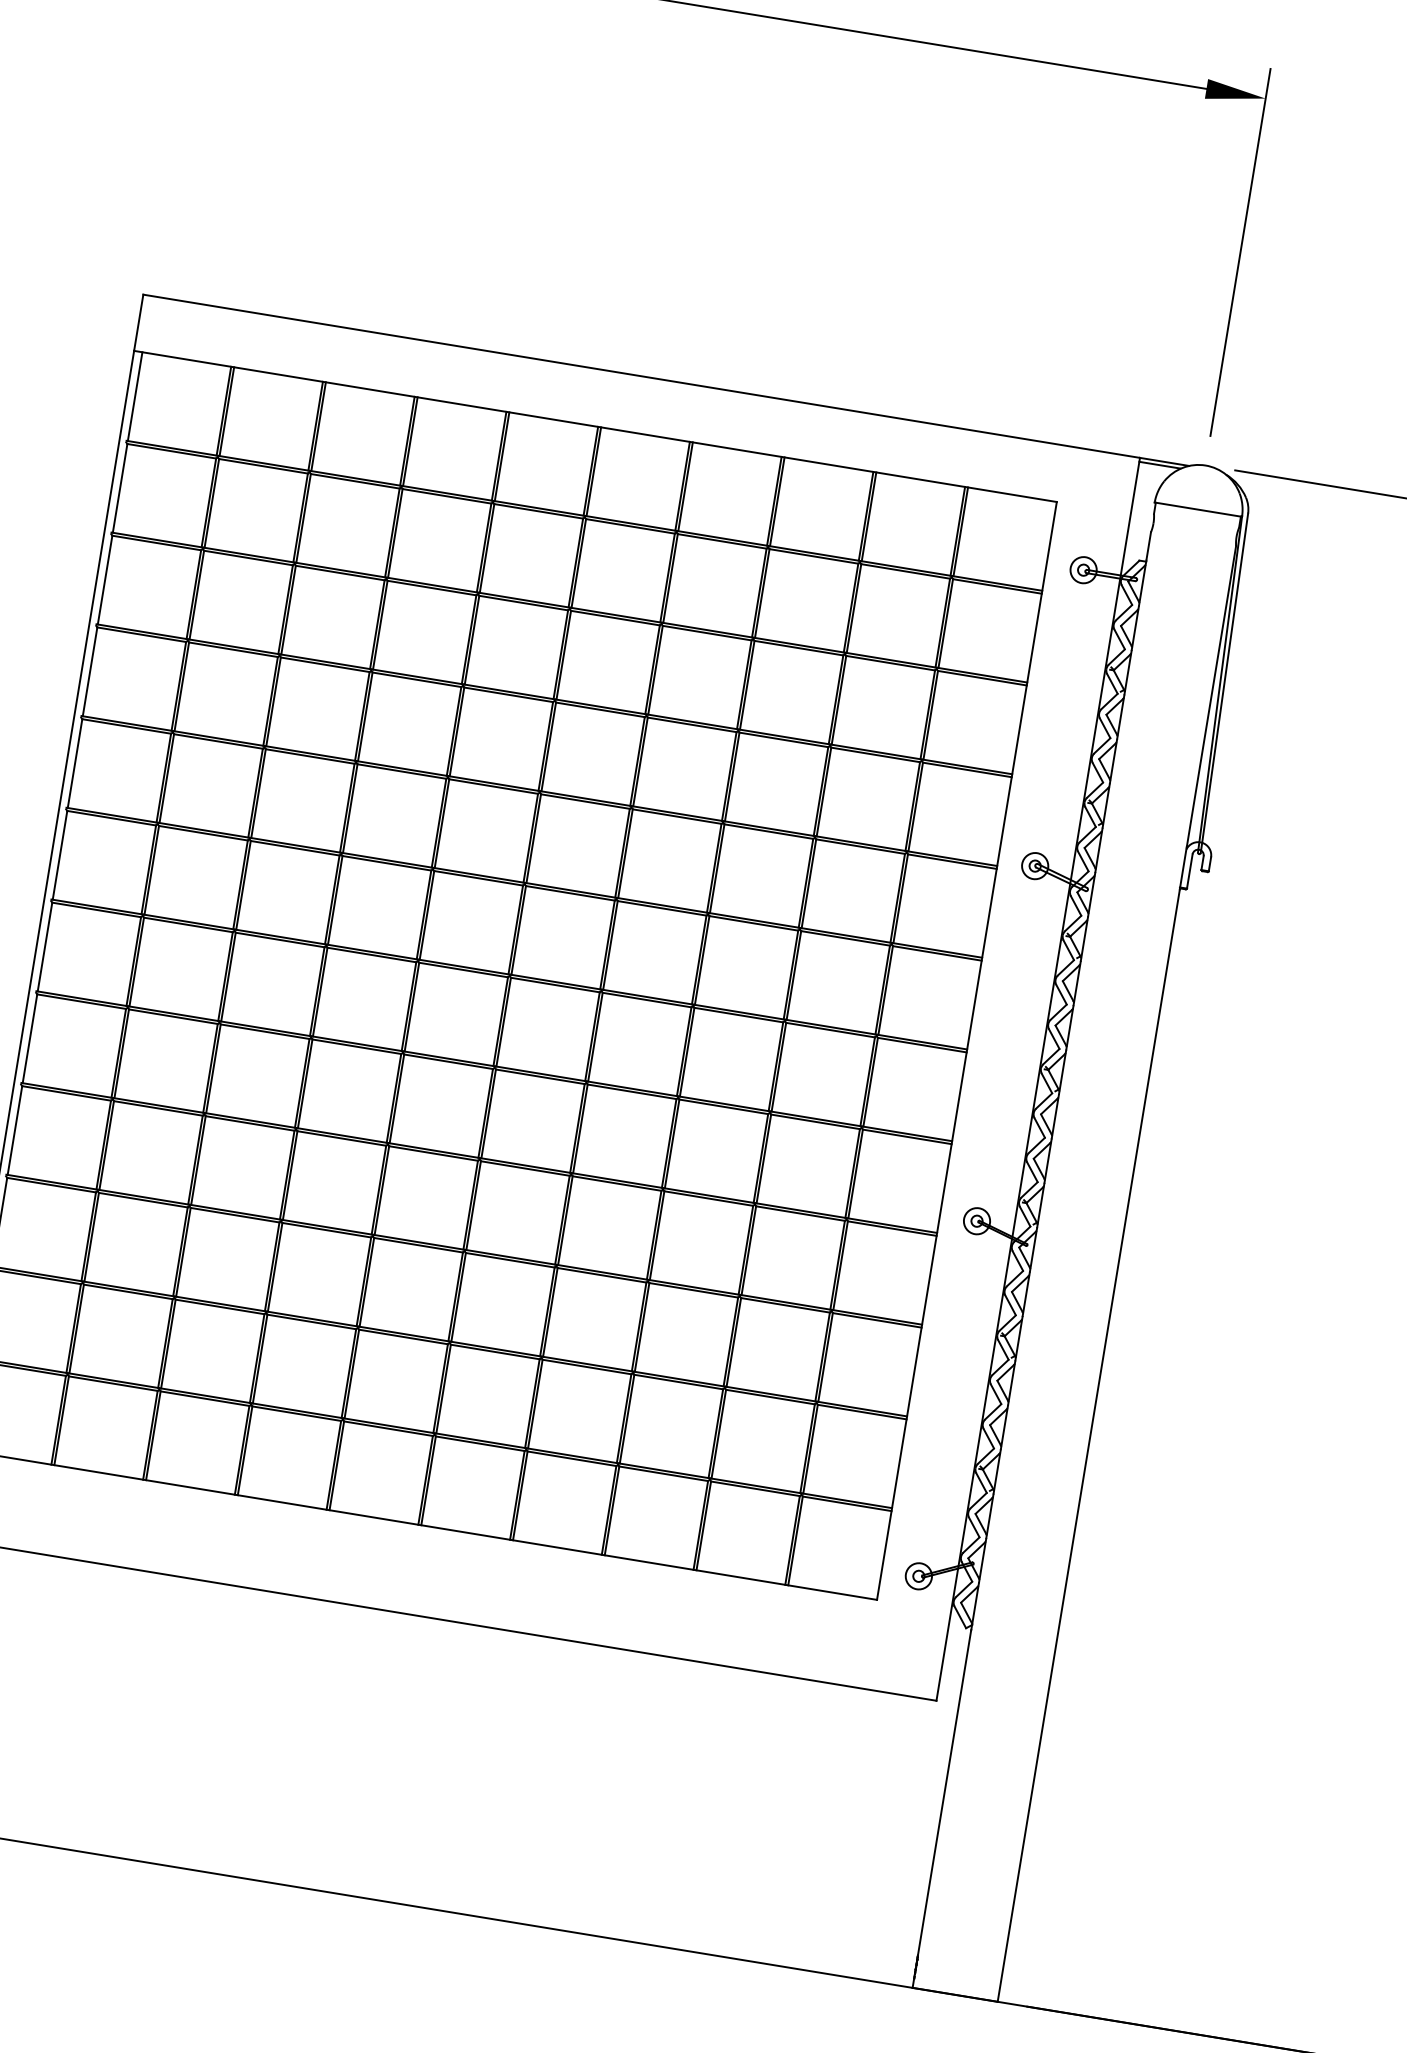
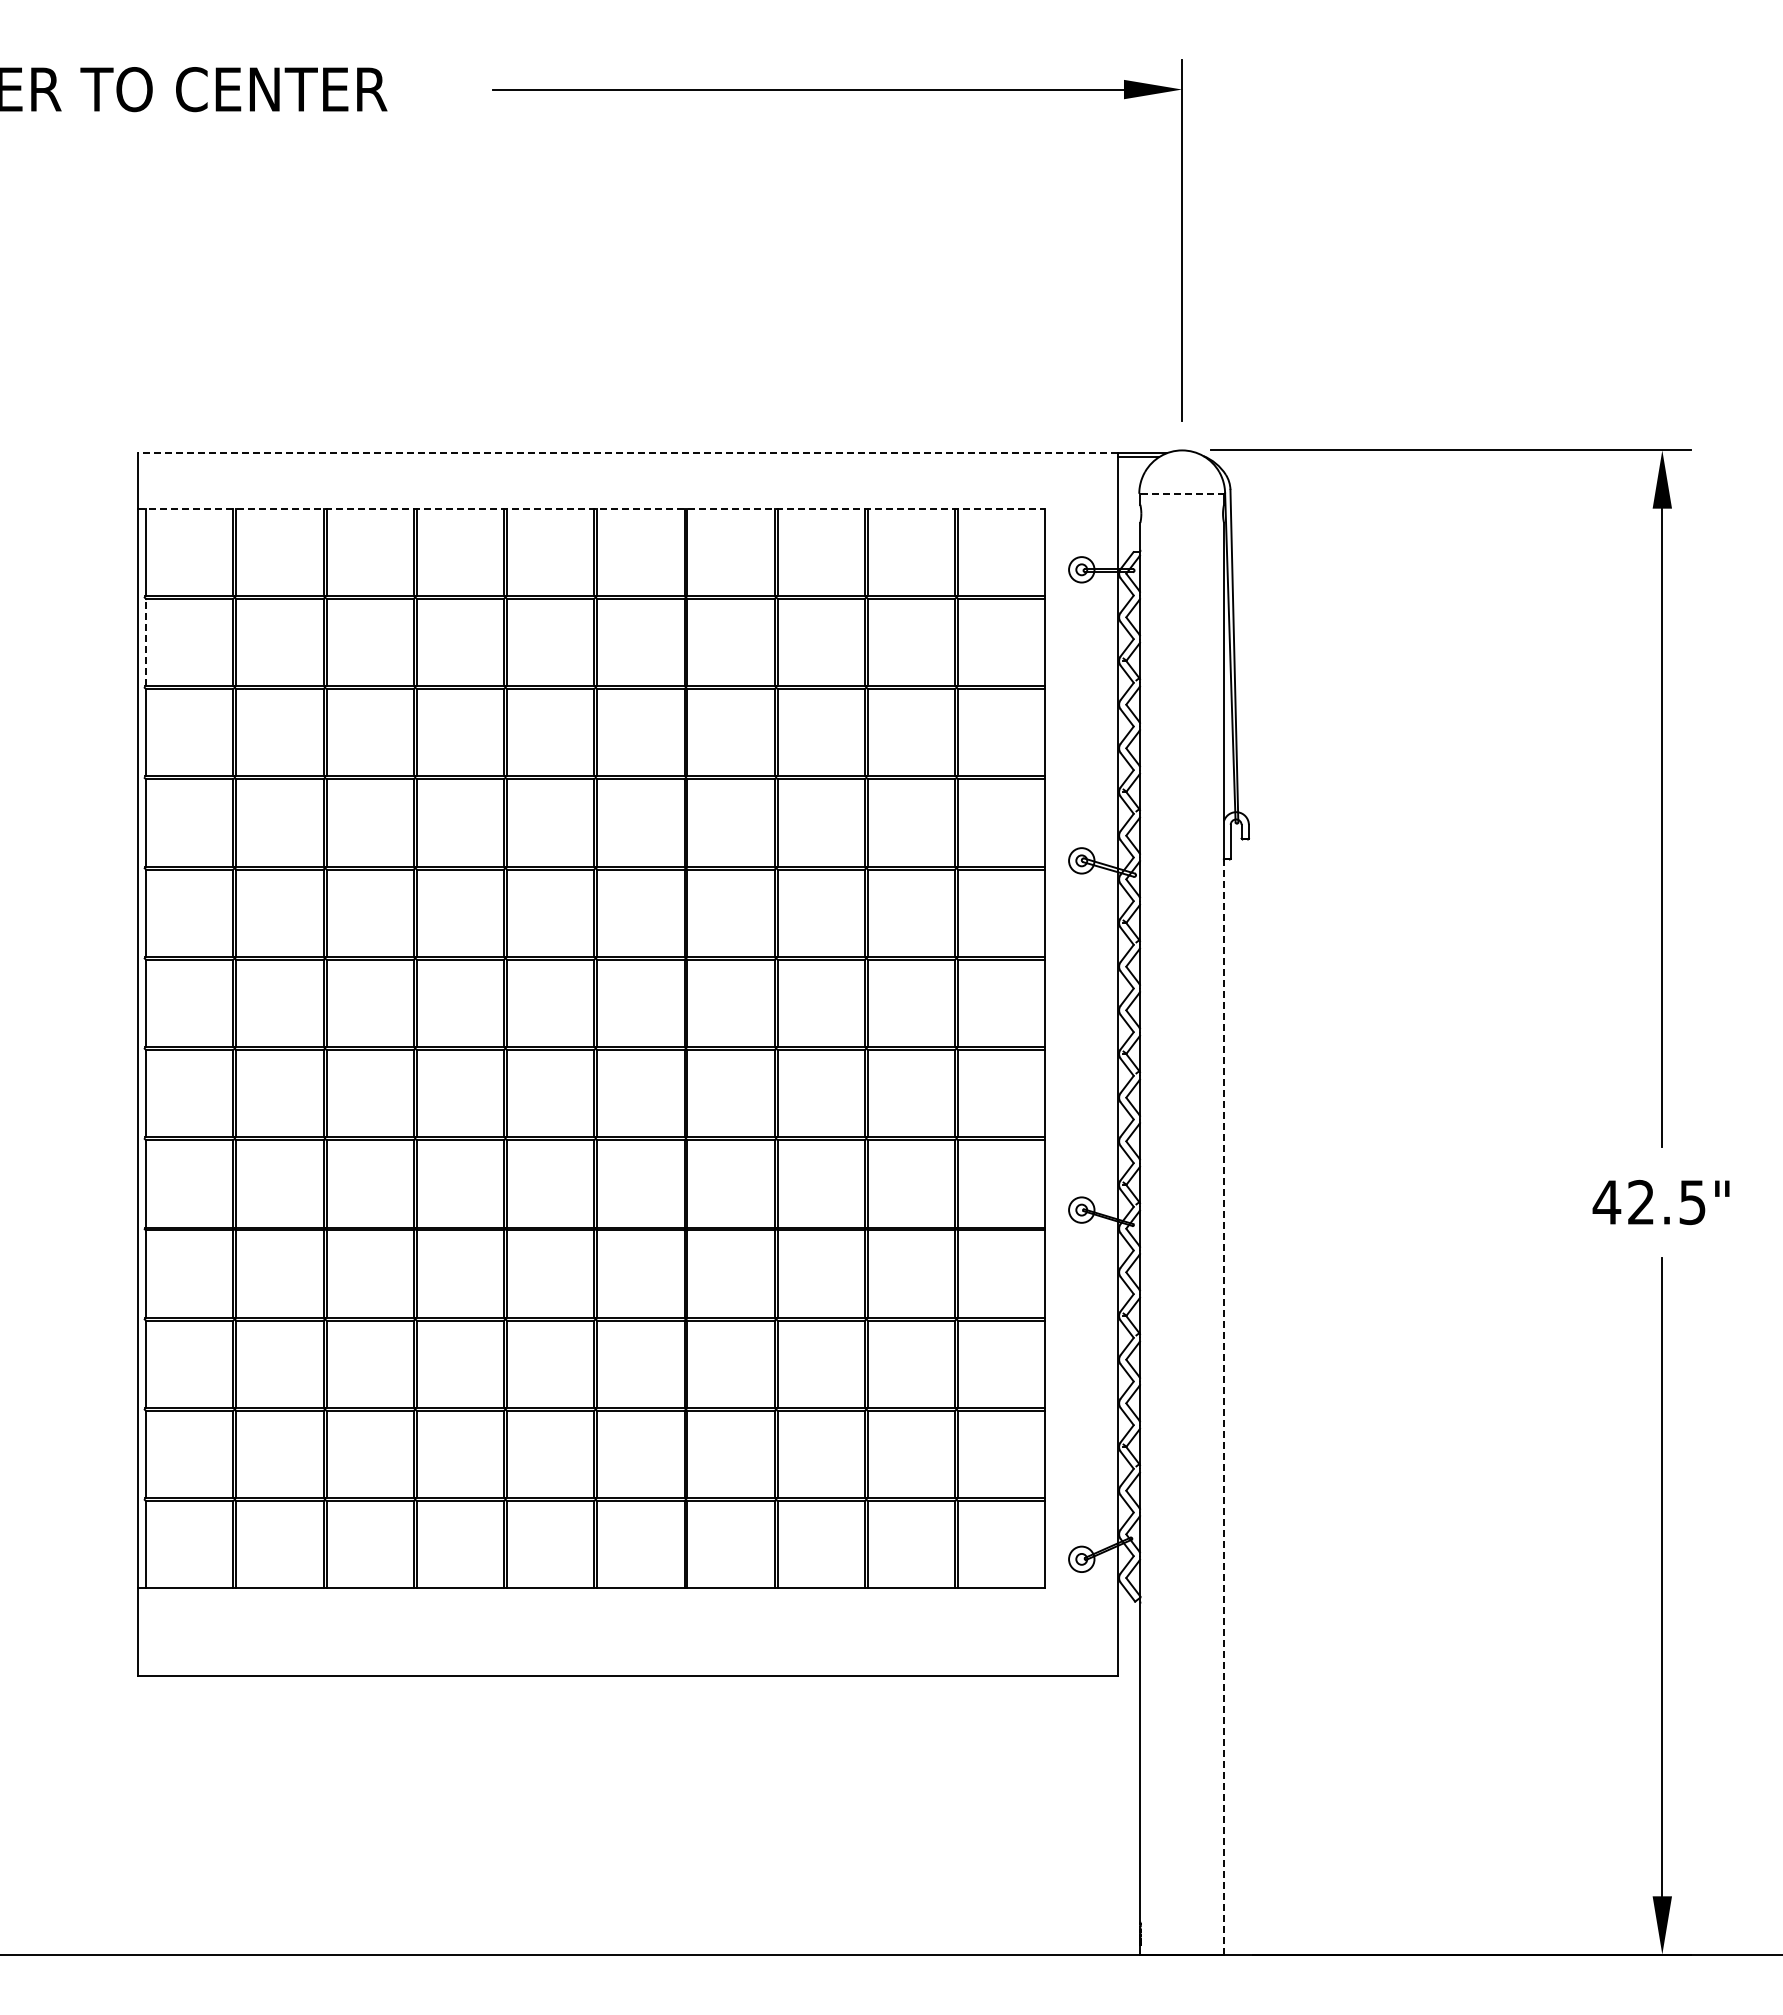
line: (641, 376) -> (627, 453), solid -> dashed
line: (595, 426) -> (591, 508), solid -> dashed
line: (120, 488) -> (146, 642), solid -> dashed
line: (1198, 509) -> (1182, 493), solid -> dashed
line: (1089, 1446) -> (1224, 1408), solid -> dashed

